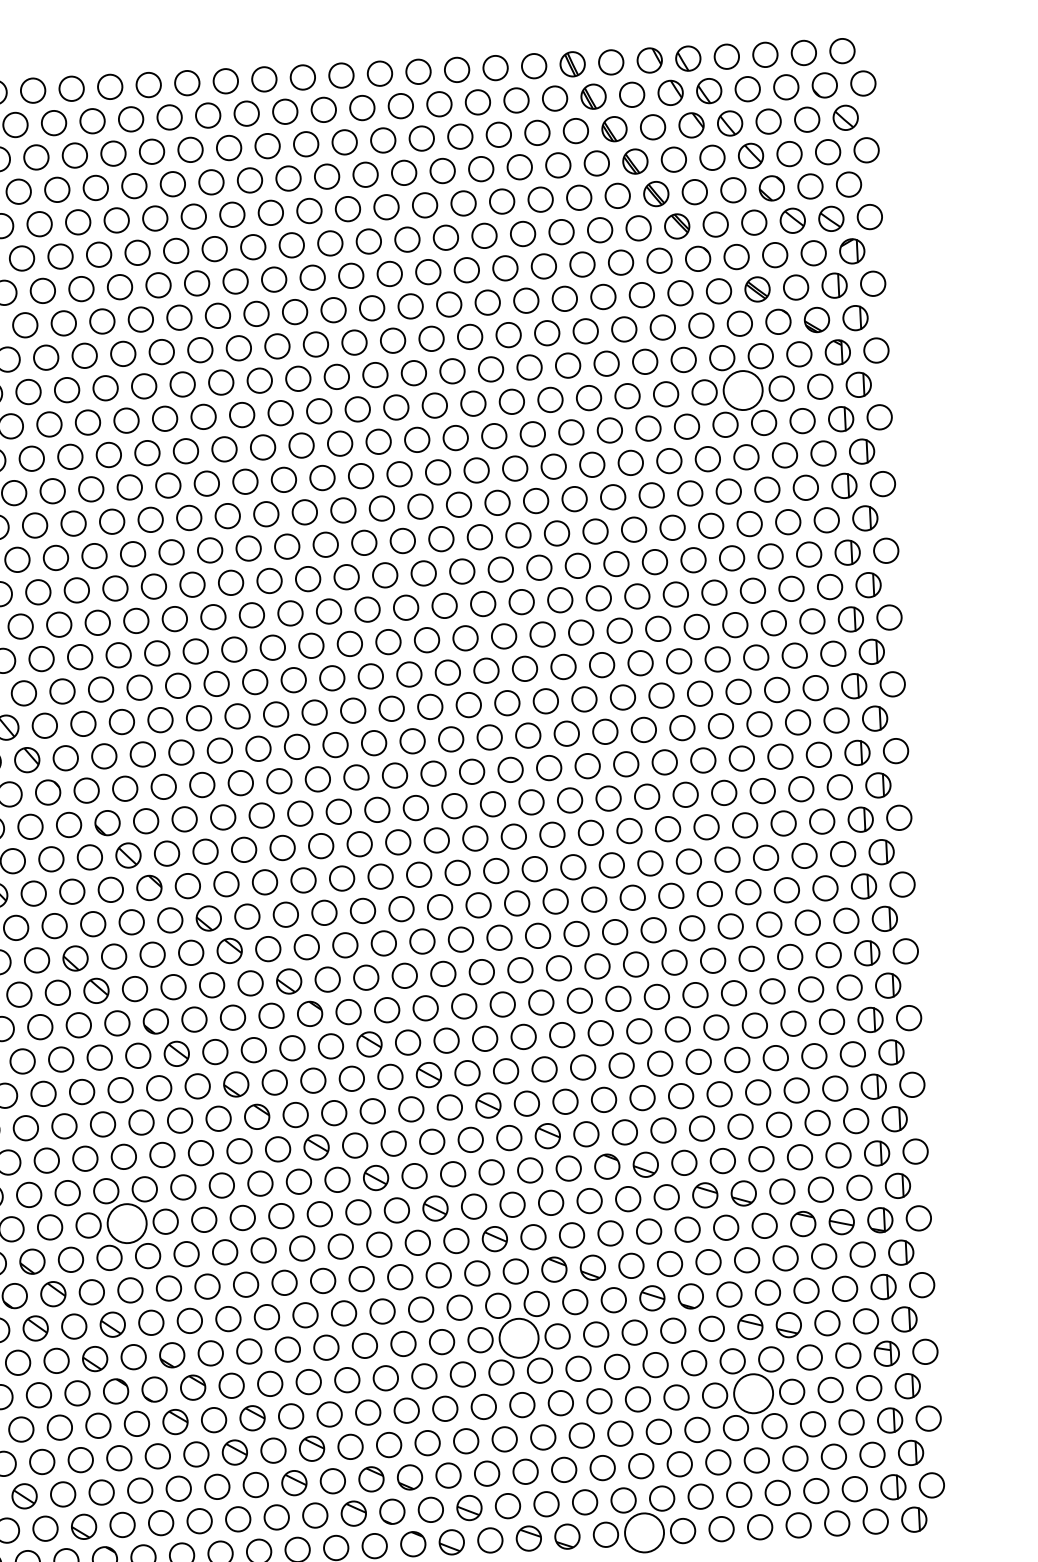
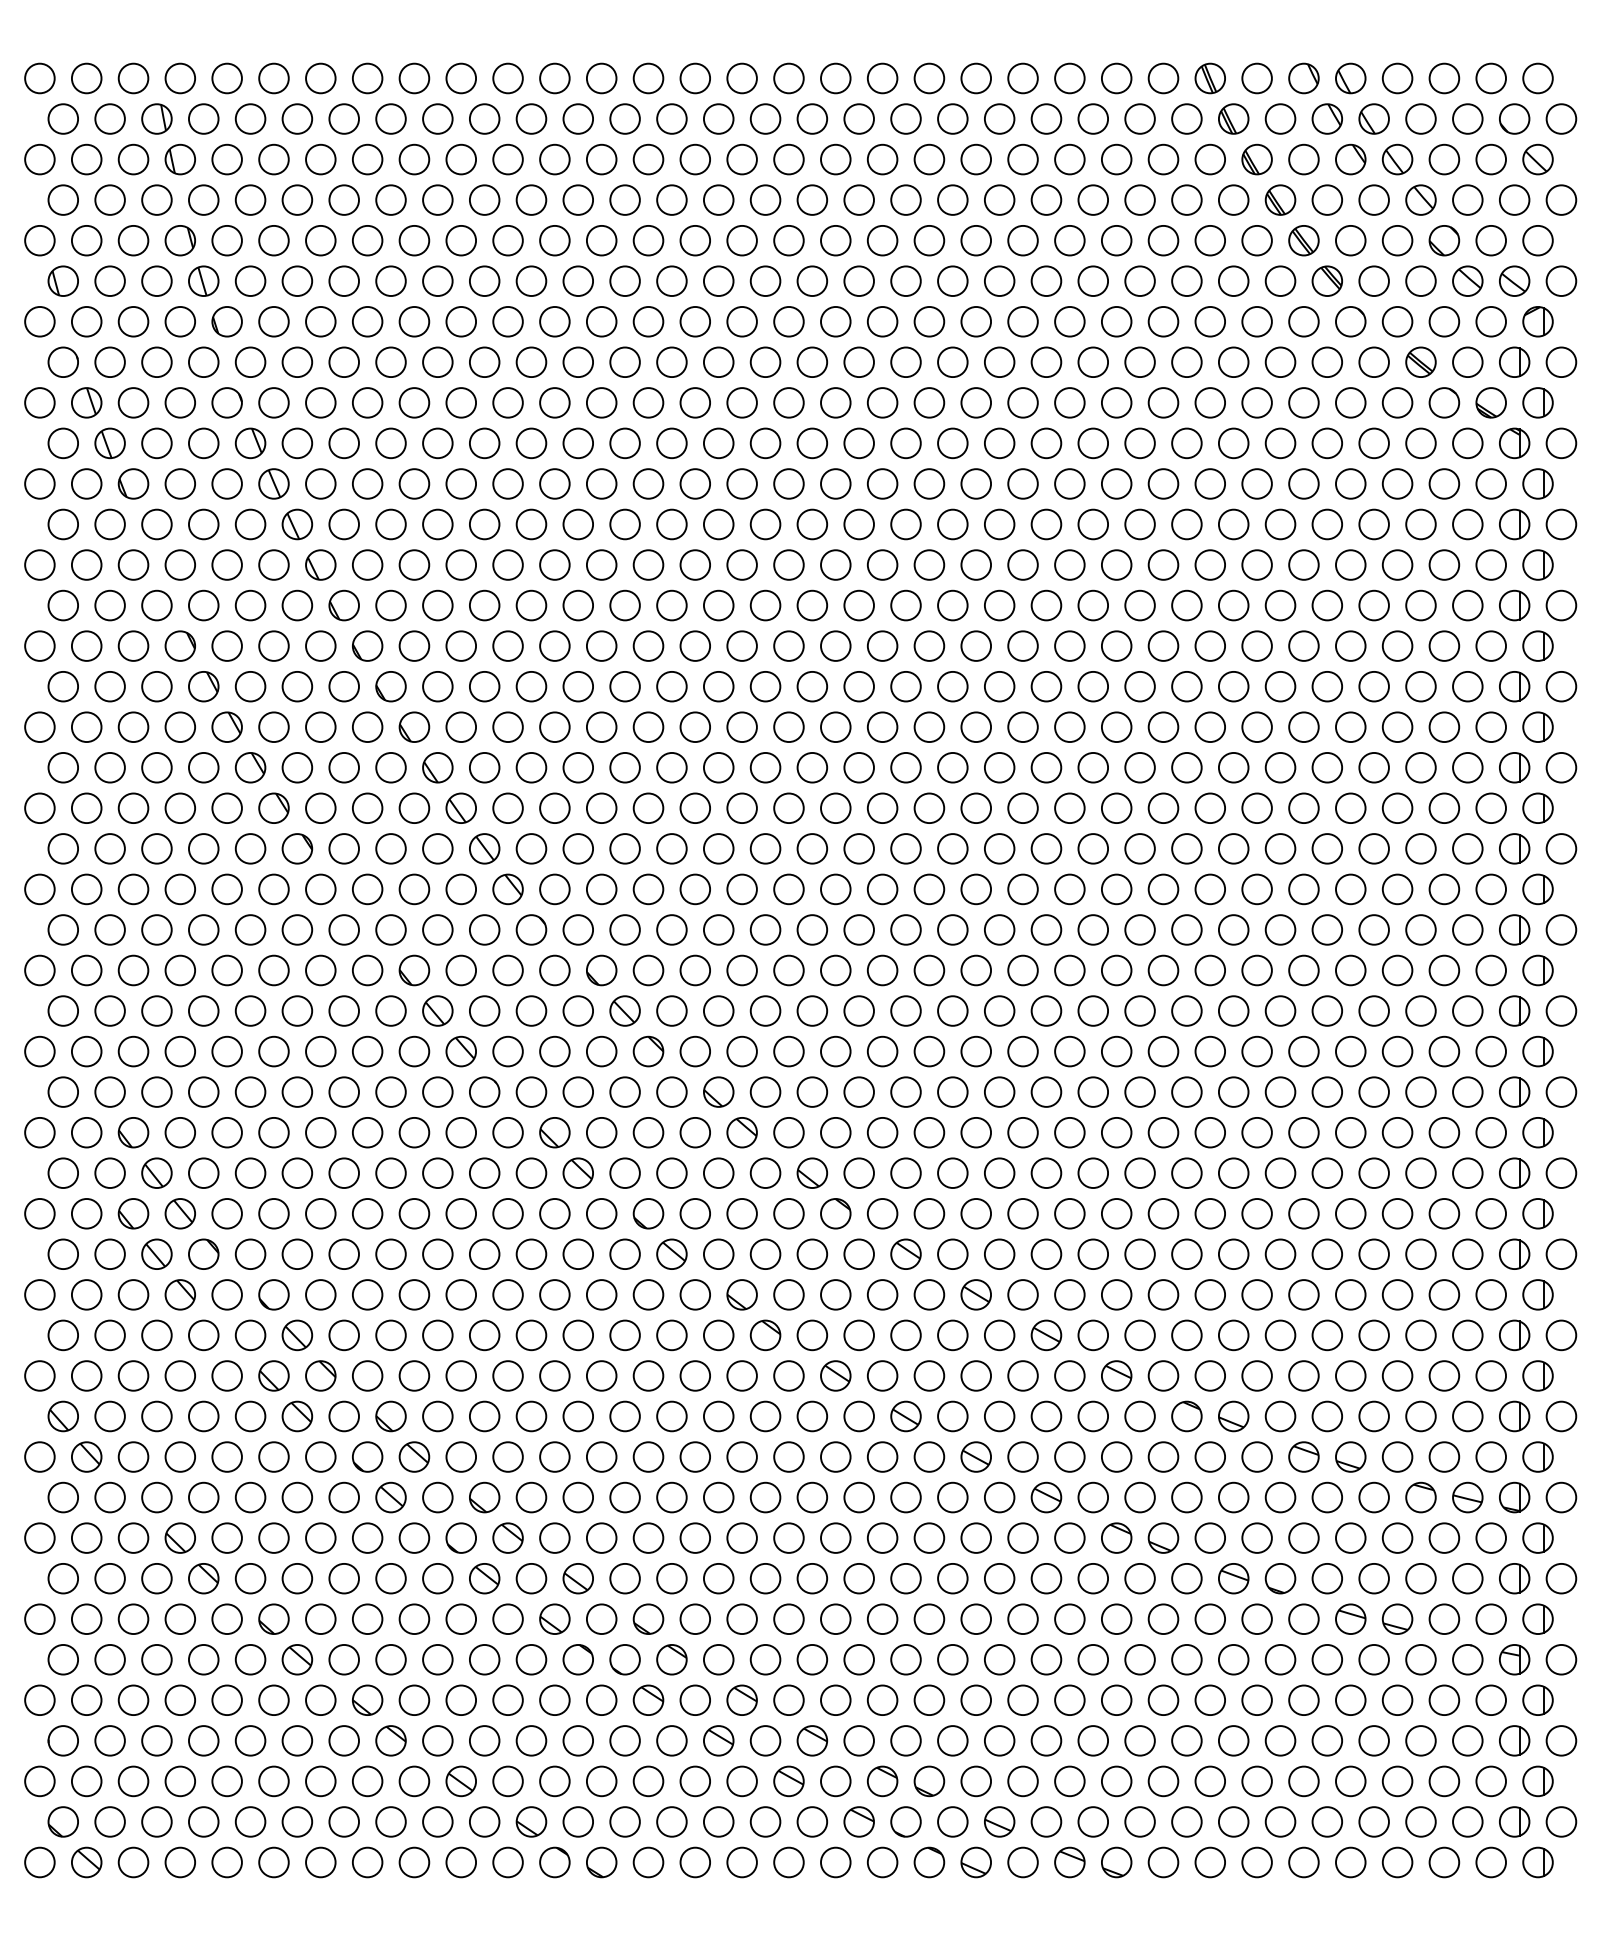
circle: (743, 390) -> (1397, 483), size x0.62
circle: (126, 1223) -> (601, 1456), size x0.62
circle: (518, 1338) -> (1069, 1619), size x0.62
circle: (753, 1393) -> (1350, 1700), size x0.62
circle: (644, 1532) -> (1210, 1862), size x0.62

